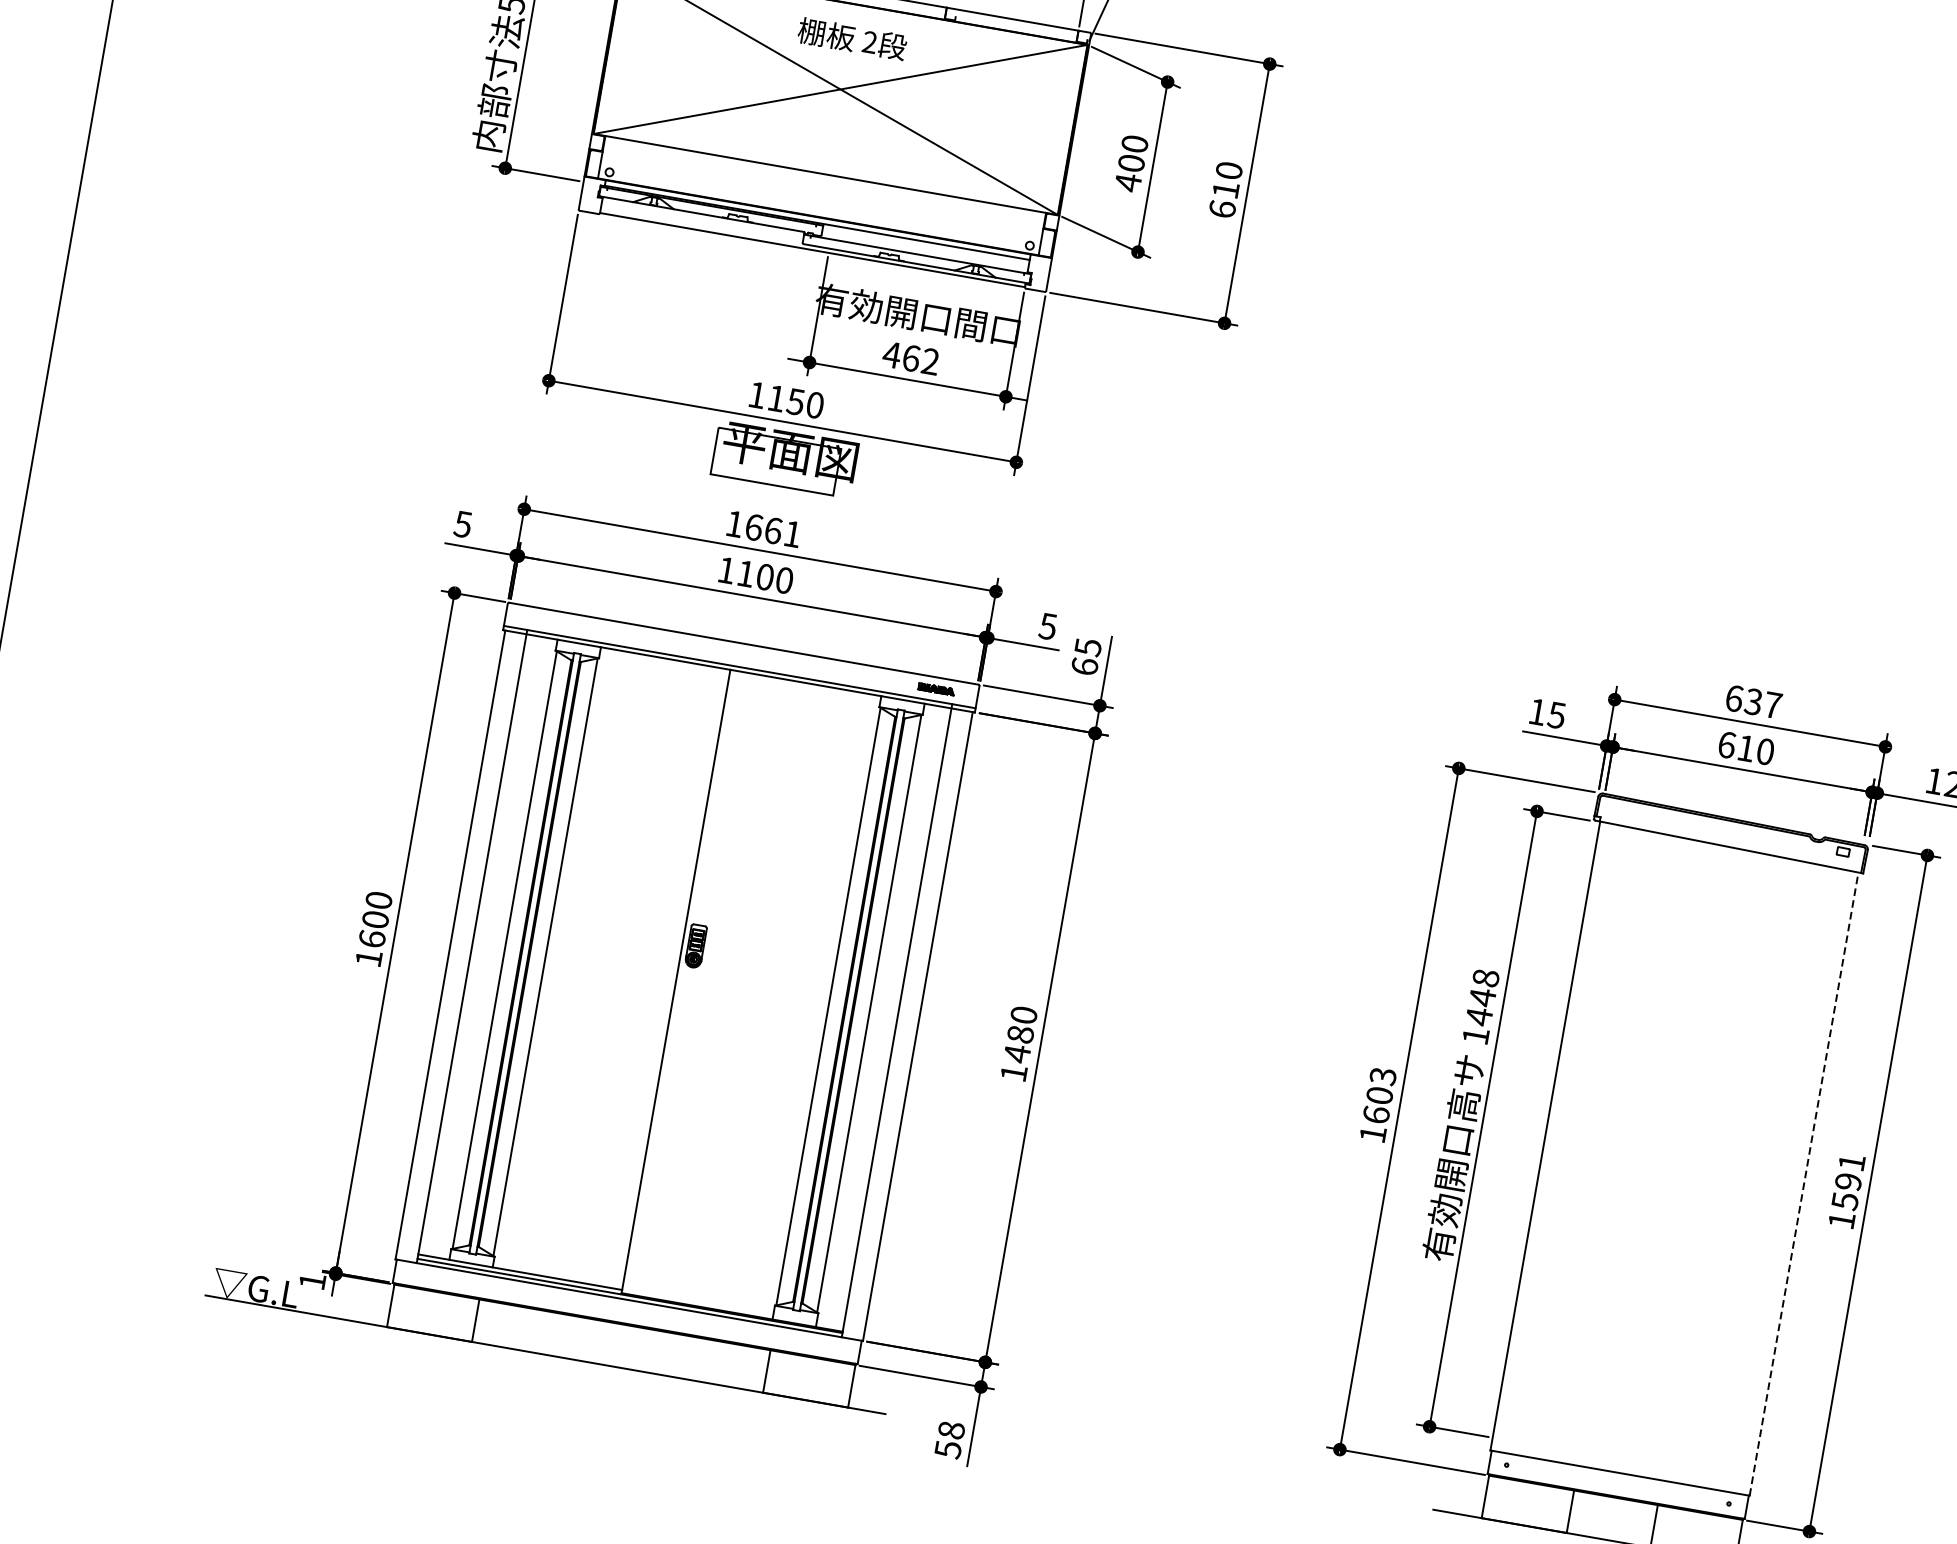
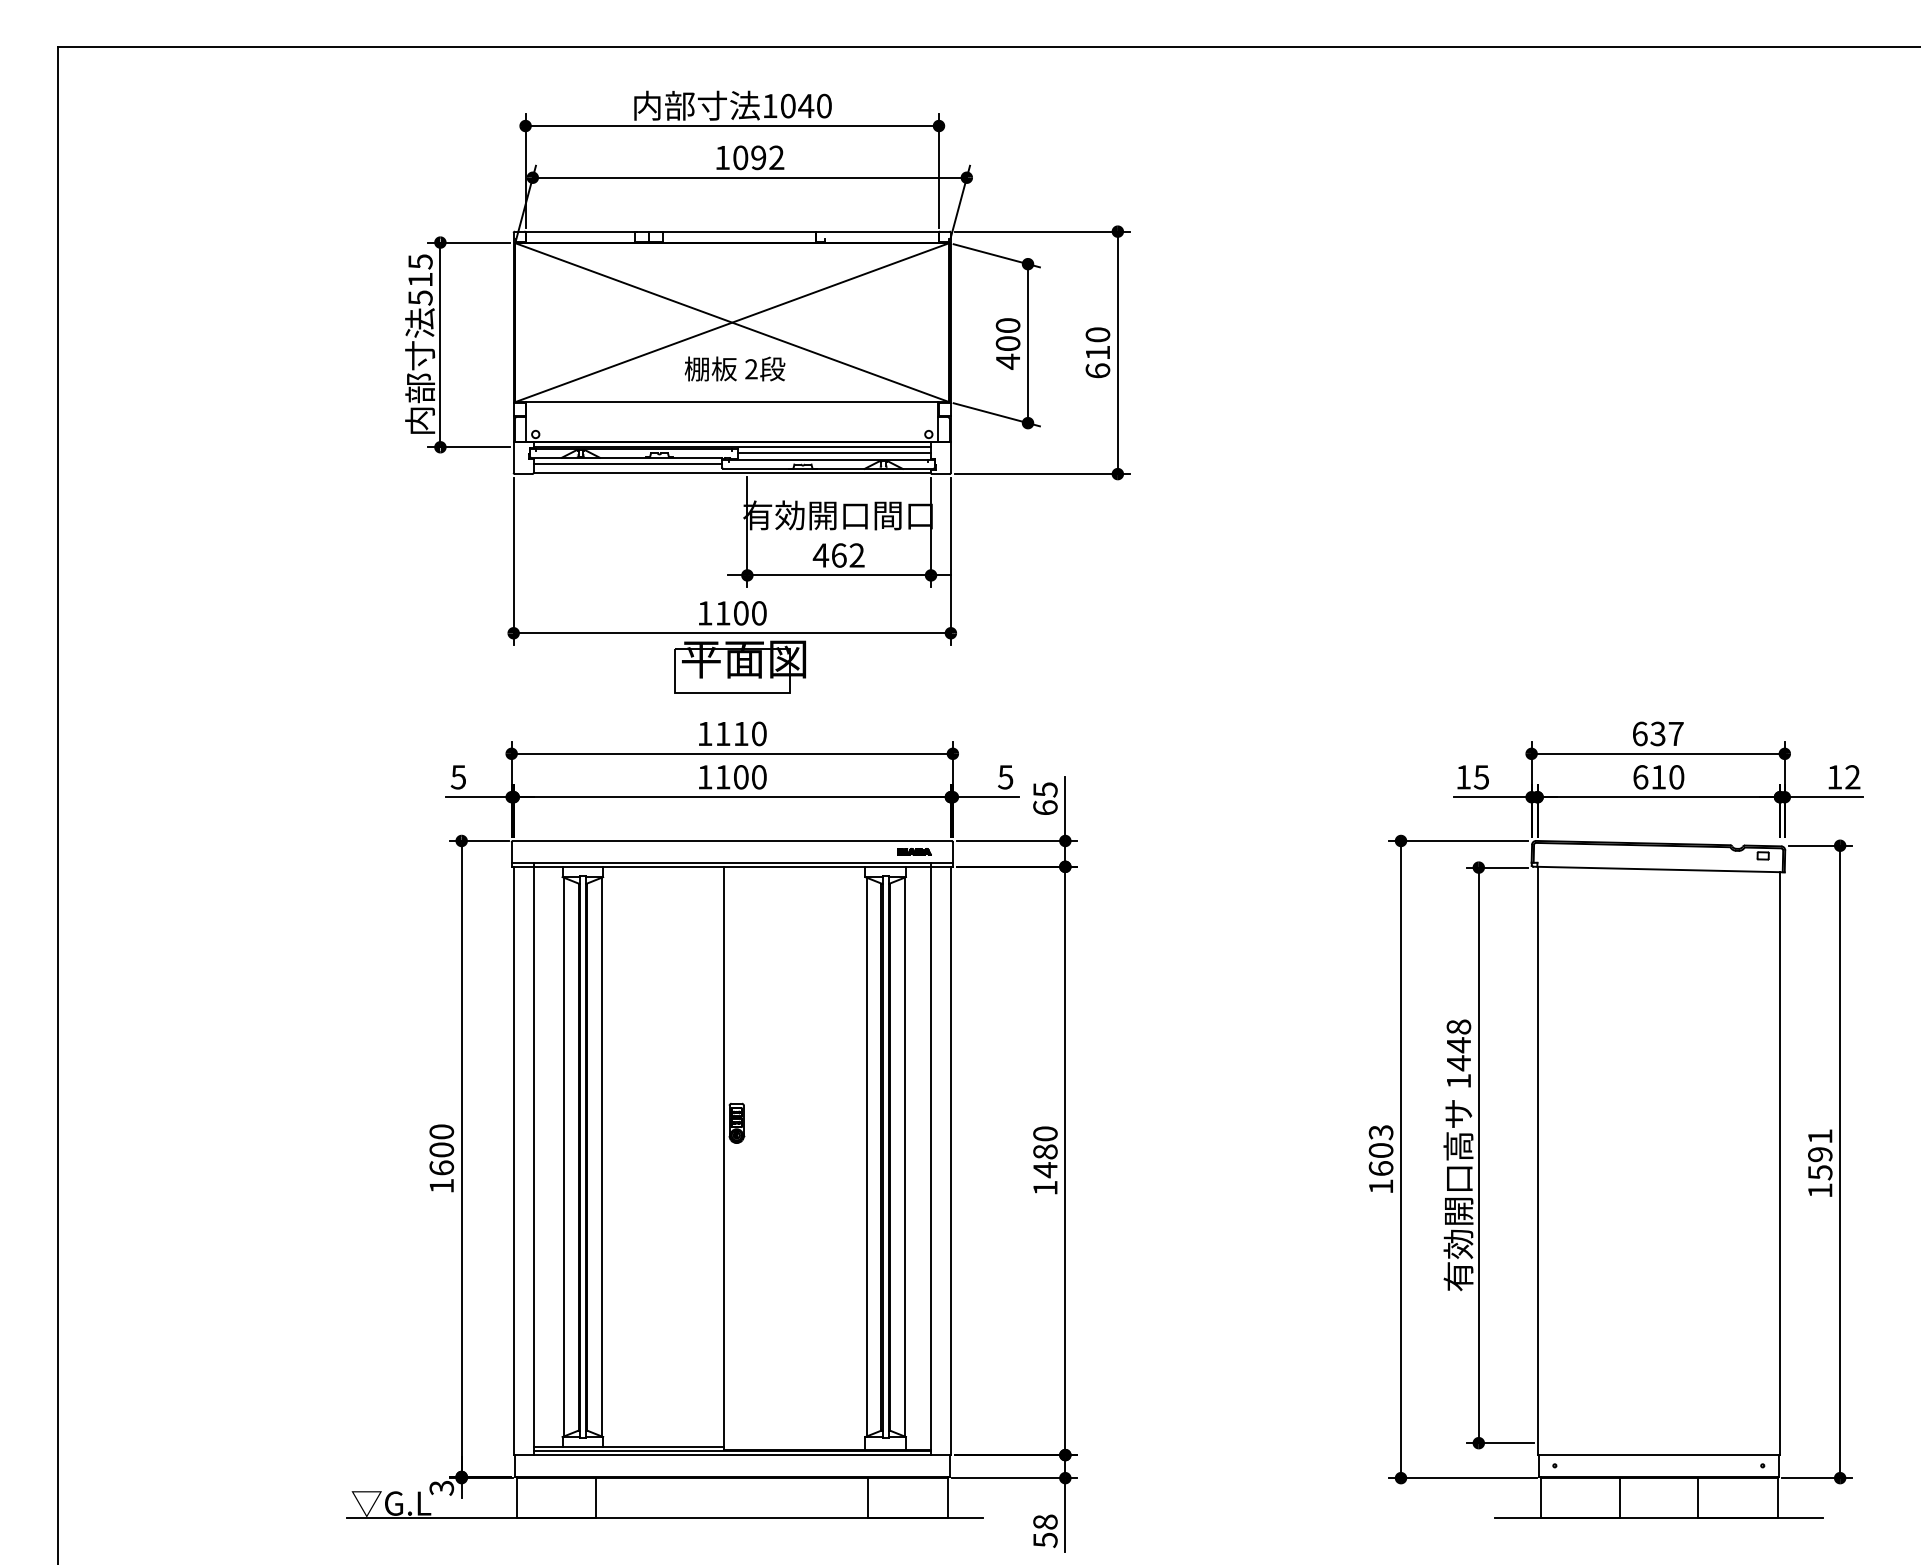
text: (851, 38) -> (734, 368), moved
line: (702, 221) -> (627, 464), added
line: (925, 248) -> (834, 453), added
text: (795, 401) -> (740, 613), 1150 -> 1100
text: (773, 530) -> (741, 733), 1661 -> 1110
line: (1804, 1184) -> (1780, 1163), dashed -> solid
text: (312, 1281) -> (441, 1488), 1 -> 3

